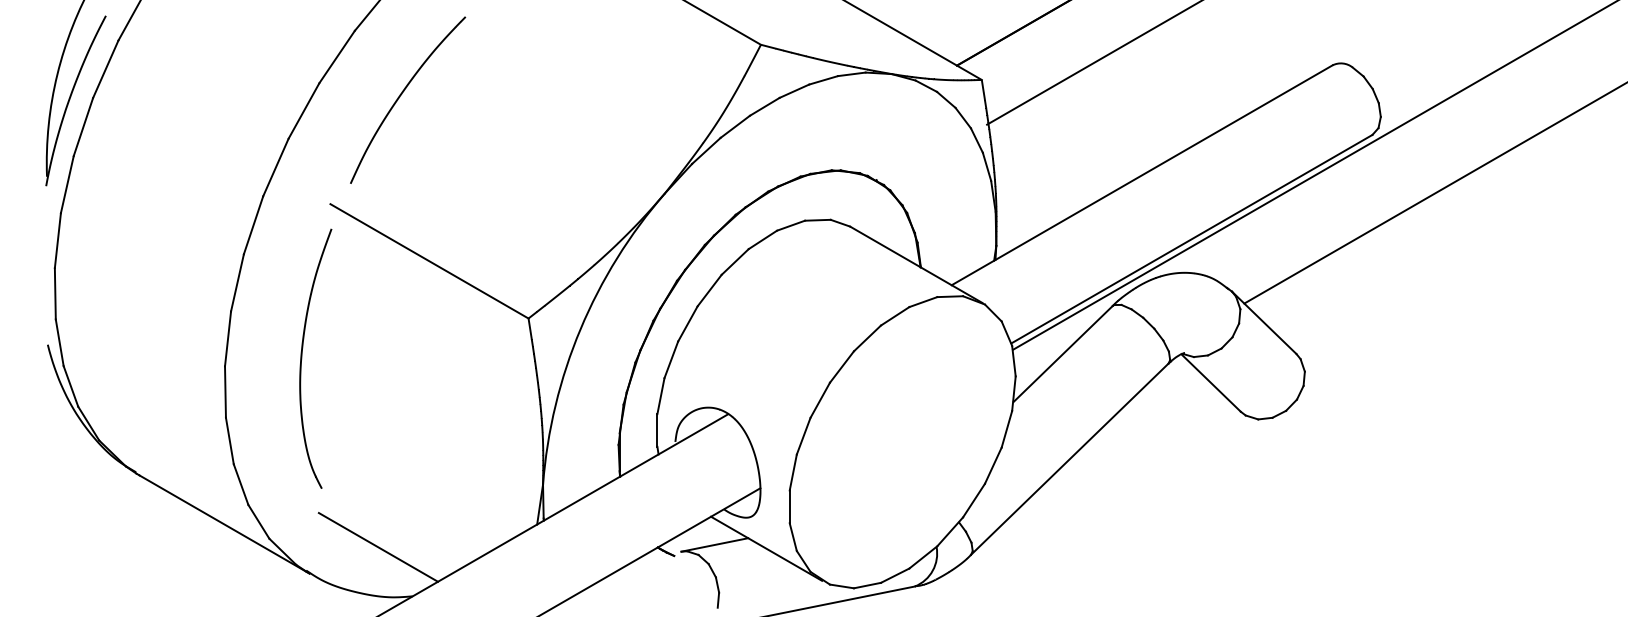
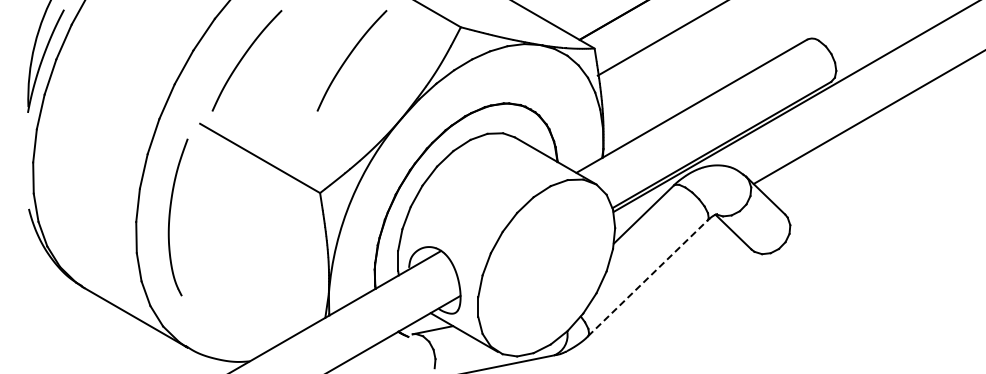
curve: (575, 96) -> (348, 58), added
curve: (303, 358) -> (170, 217), moved
line: (1070, 457) -> (648, 277), solid -> dashed
line: (378, 547) -> (229, 331), removed

